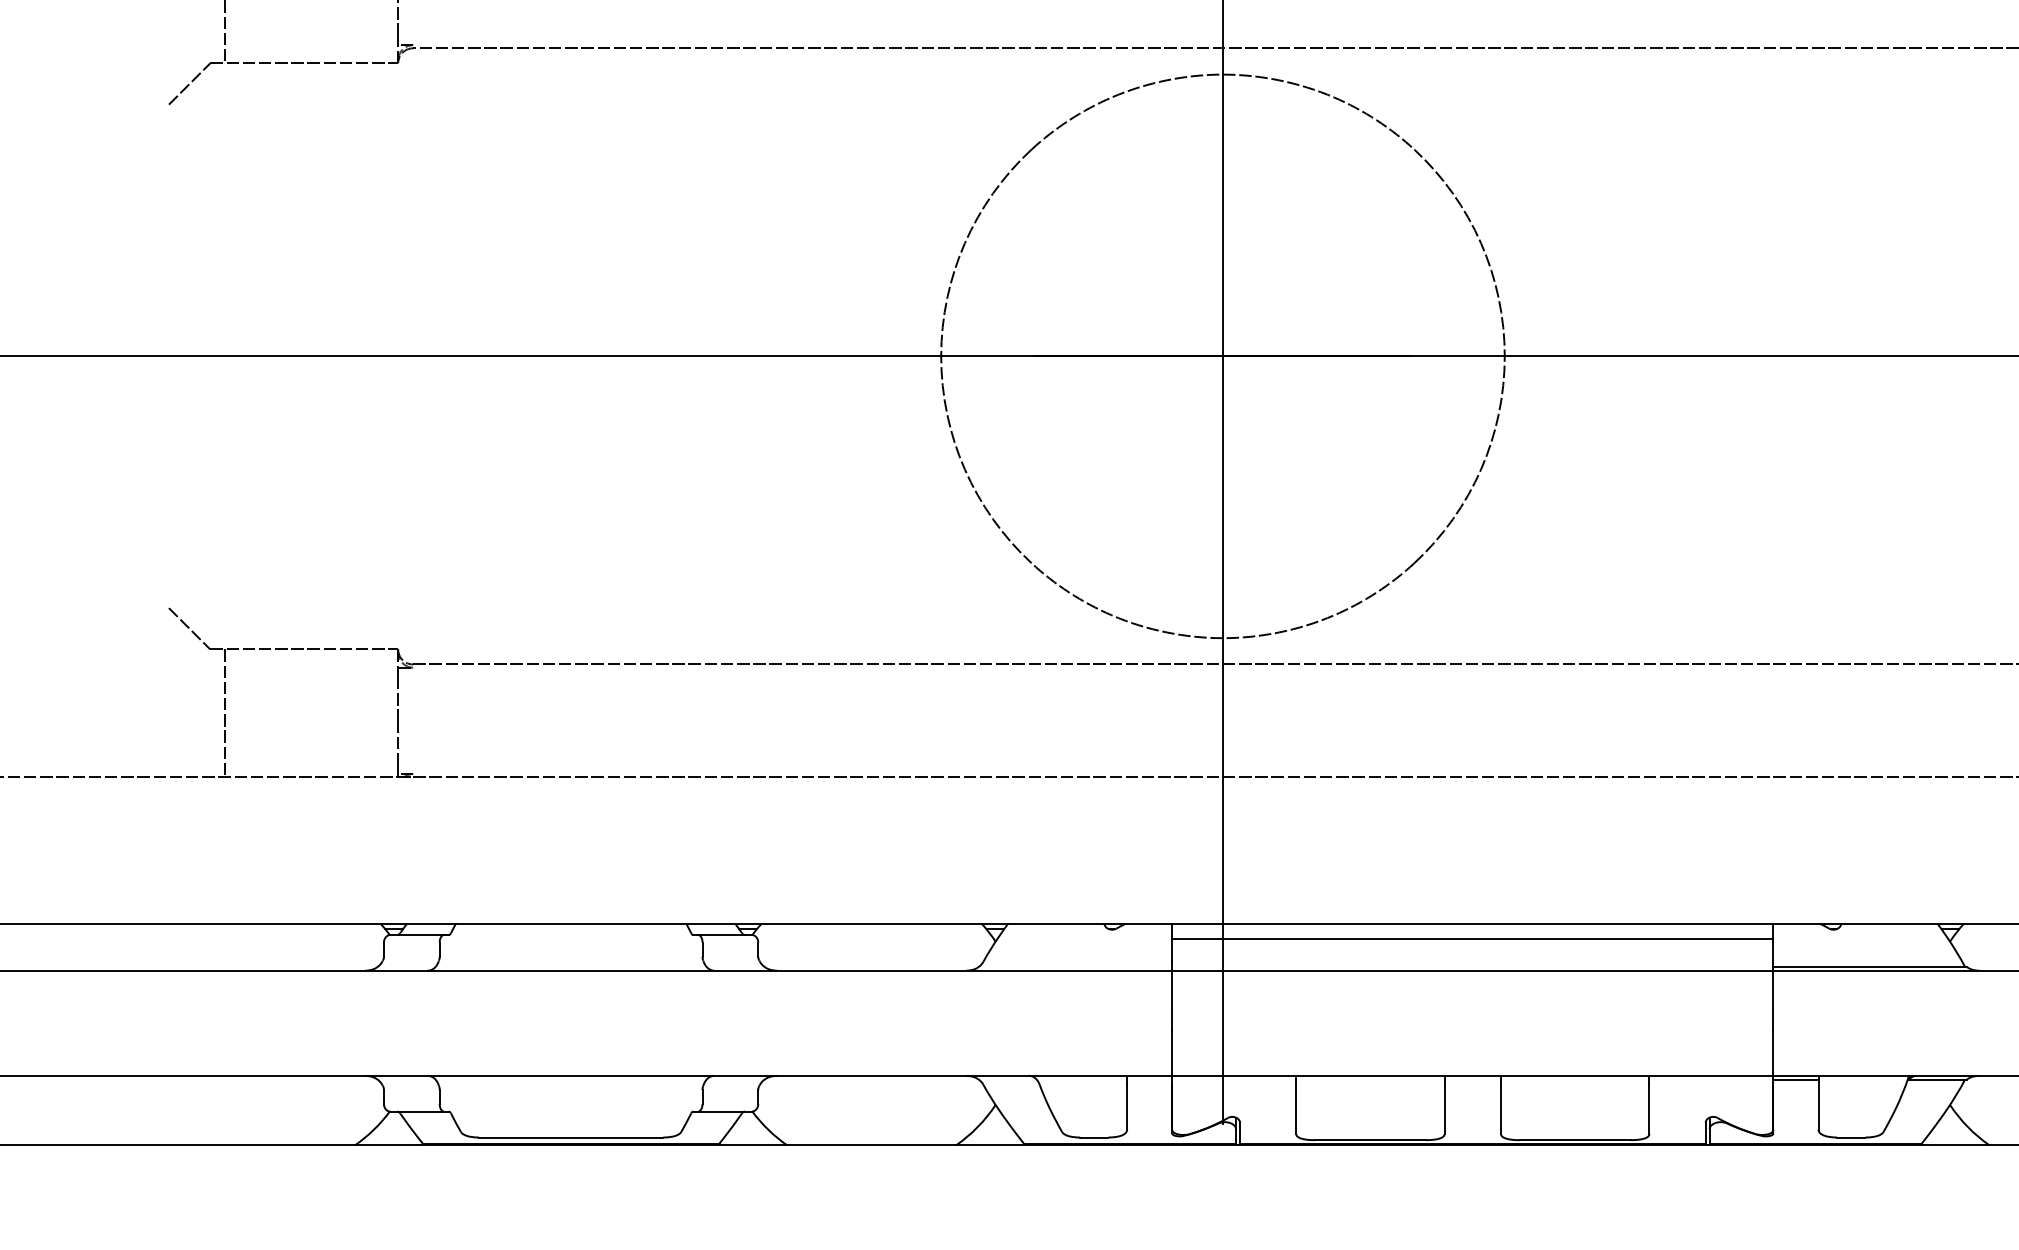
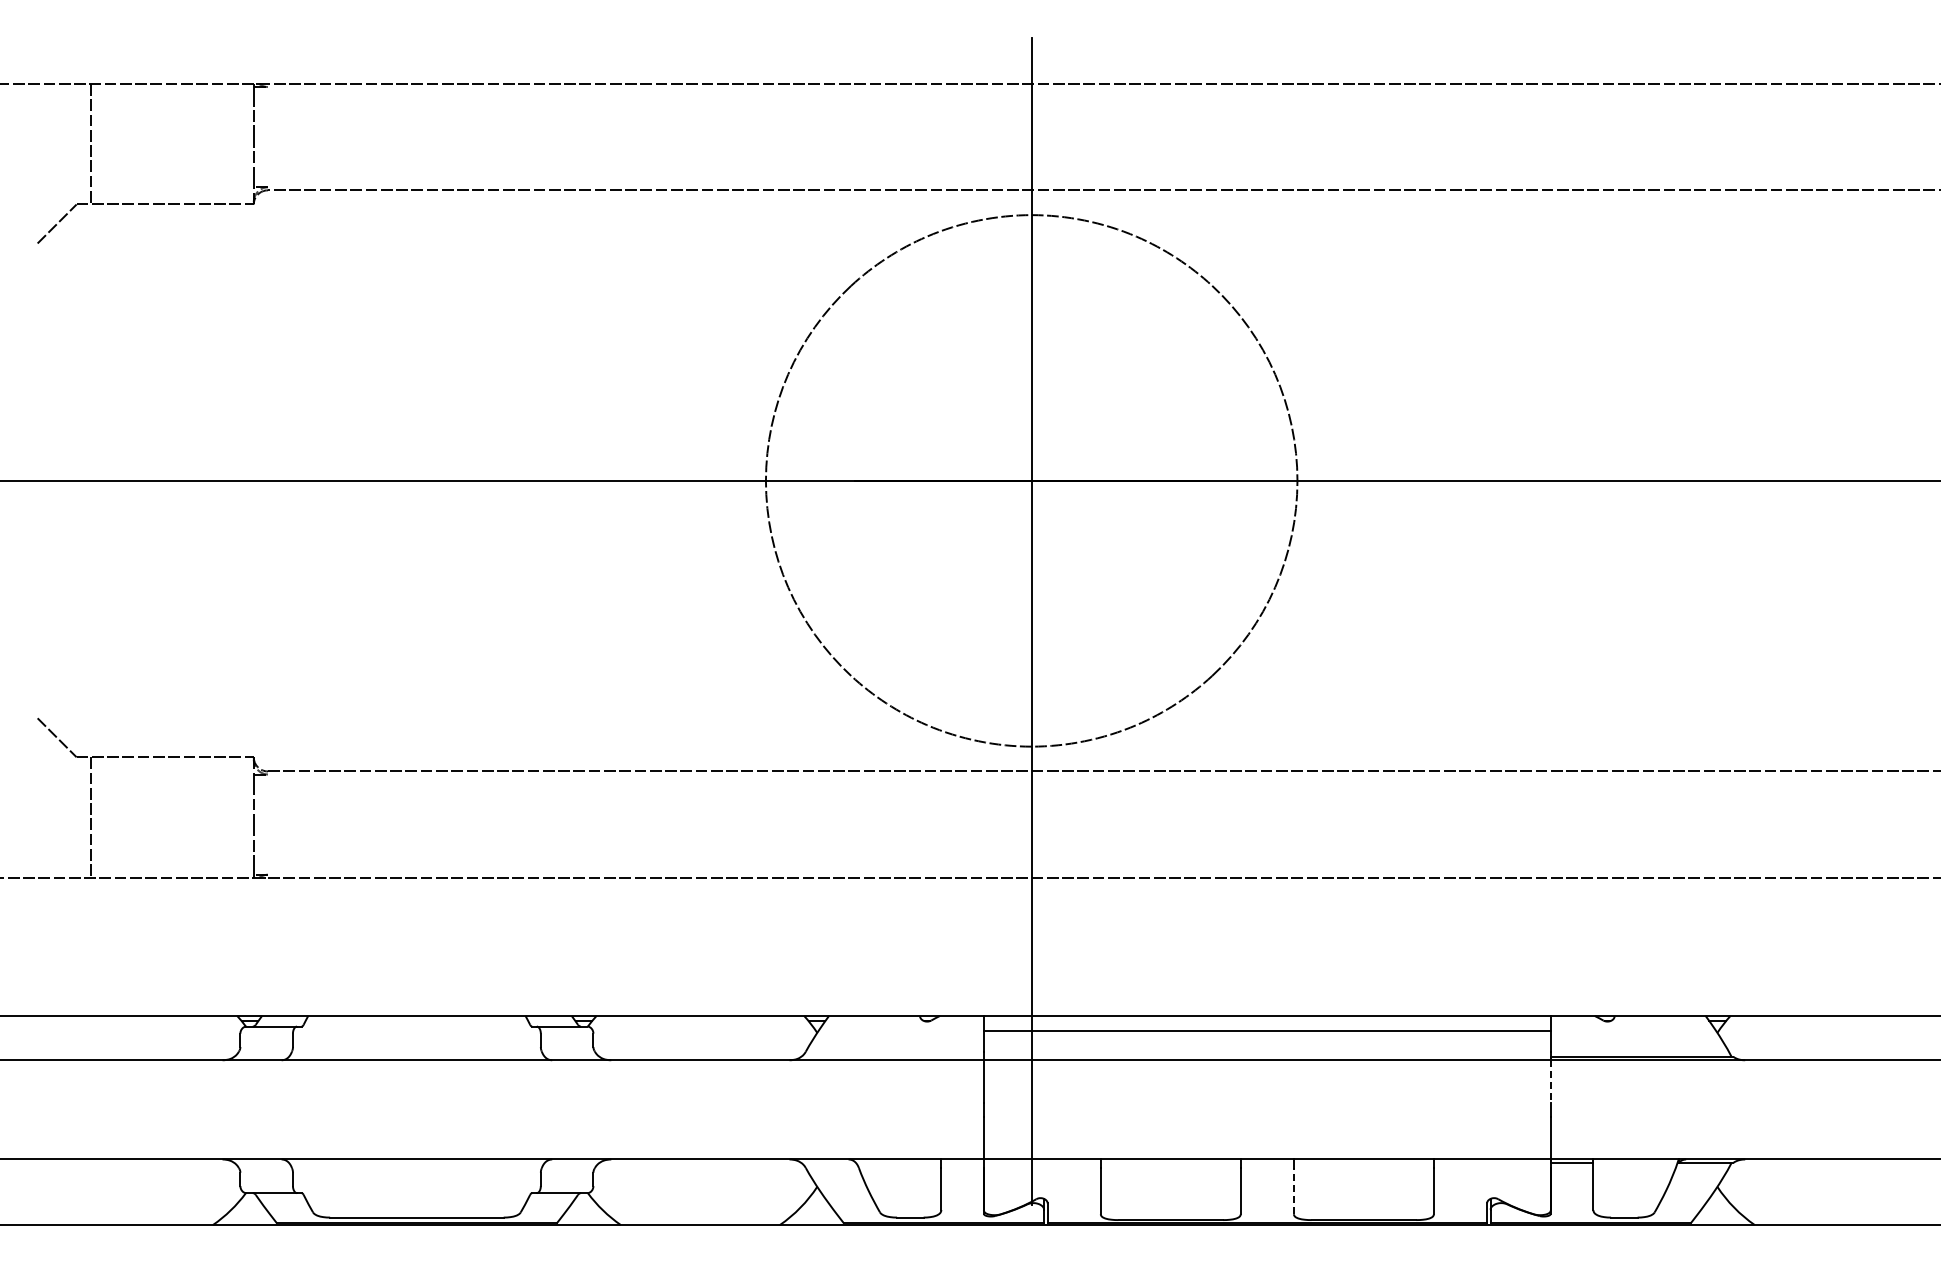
line: (1773, 994) -> (1550, 1082), solid -> dashed
line: (1500, 1108) -> (1293, 1190), solid -> dashed

